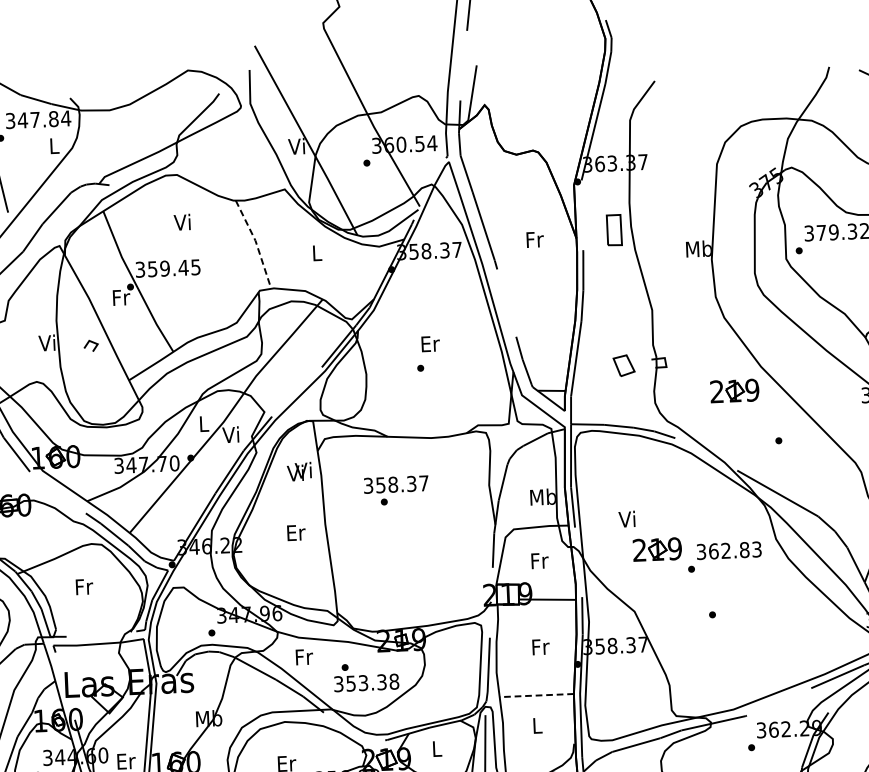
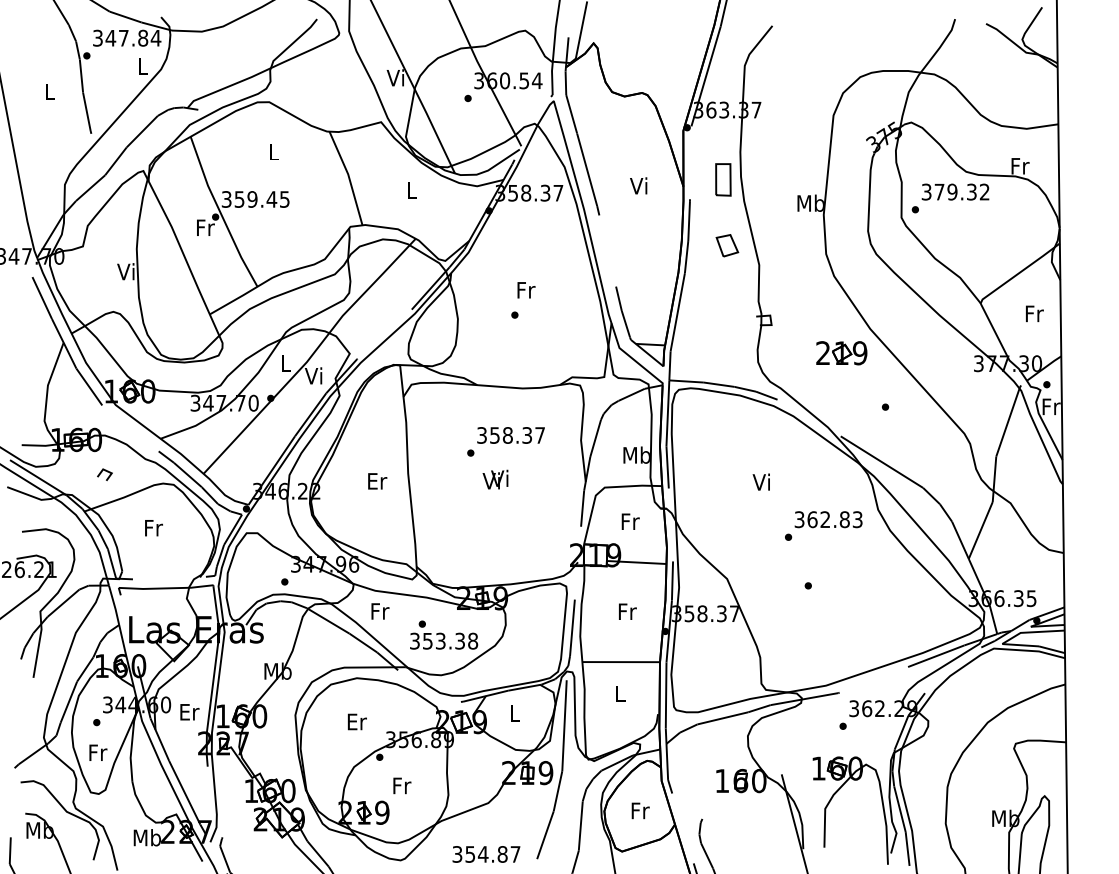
text: (182, 221) -> (272, 151), Vi -> L
text: (534, 239) -> (639, 185), Fr -> Vi
line: (256, 243) -> (349, 177), dashed -> solid
line: (88, 343) -> (102, 472), moved
text: (430, 344) -> (526, 290), Er -> Fr
part: (624, 365) -> (727, 245), moved
text: (299, 471) -> (495, 479), moved
text: (395, 484) -> (510, 435), moved
text: (626, 518) -> (760, 481), moved
part: (657, 549) -> (753, 515), removed
line: (537, 695) -> (621, 662), dashed -> solid

